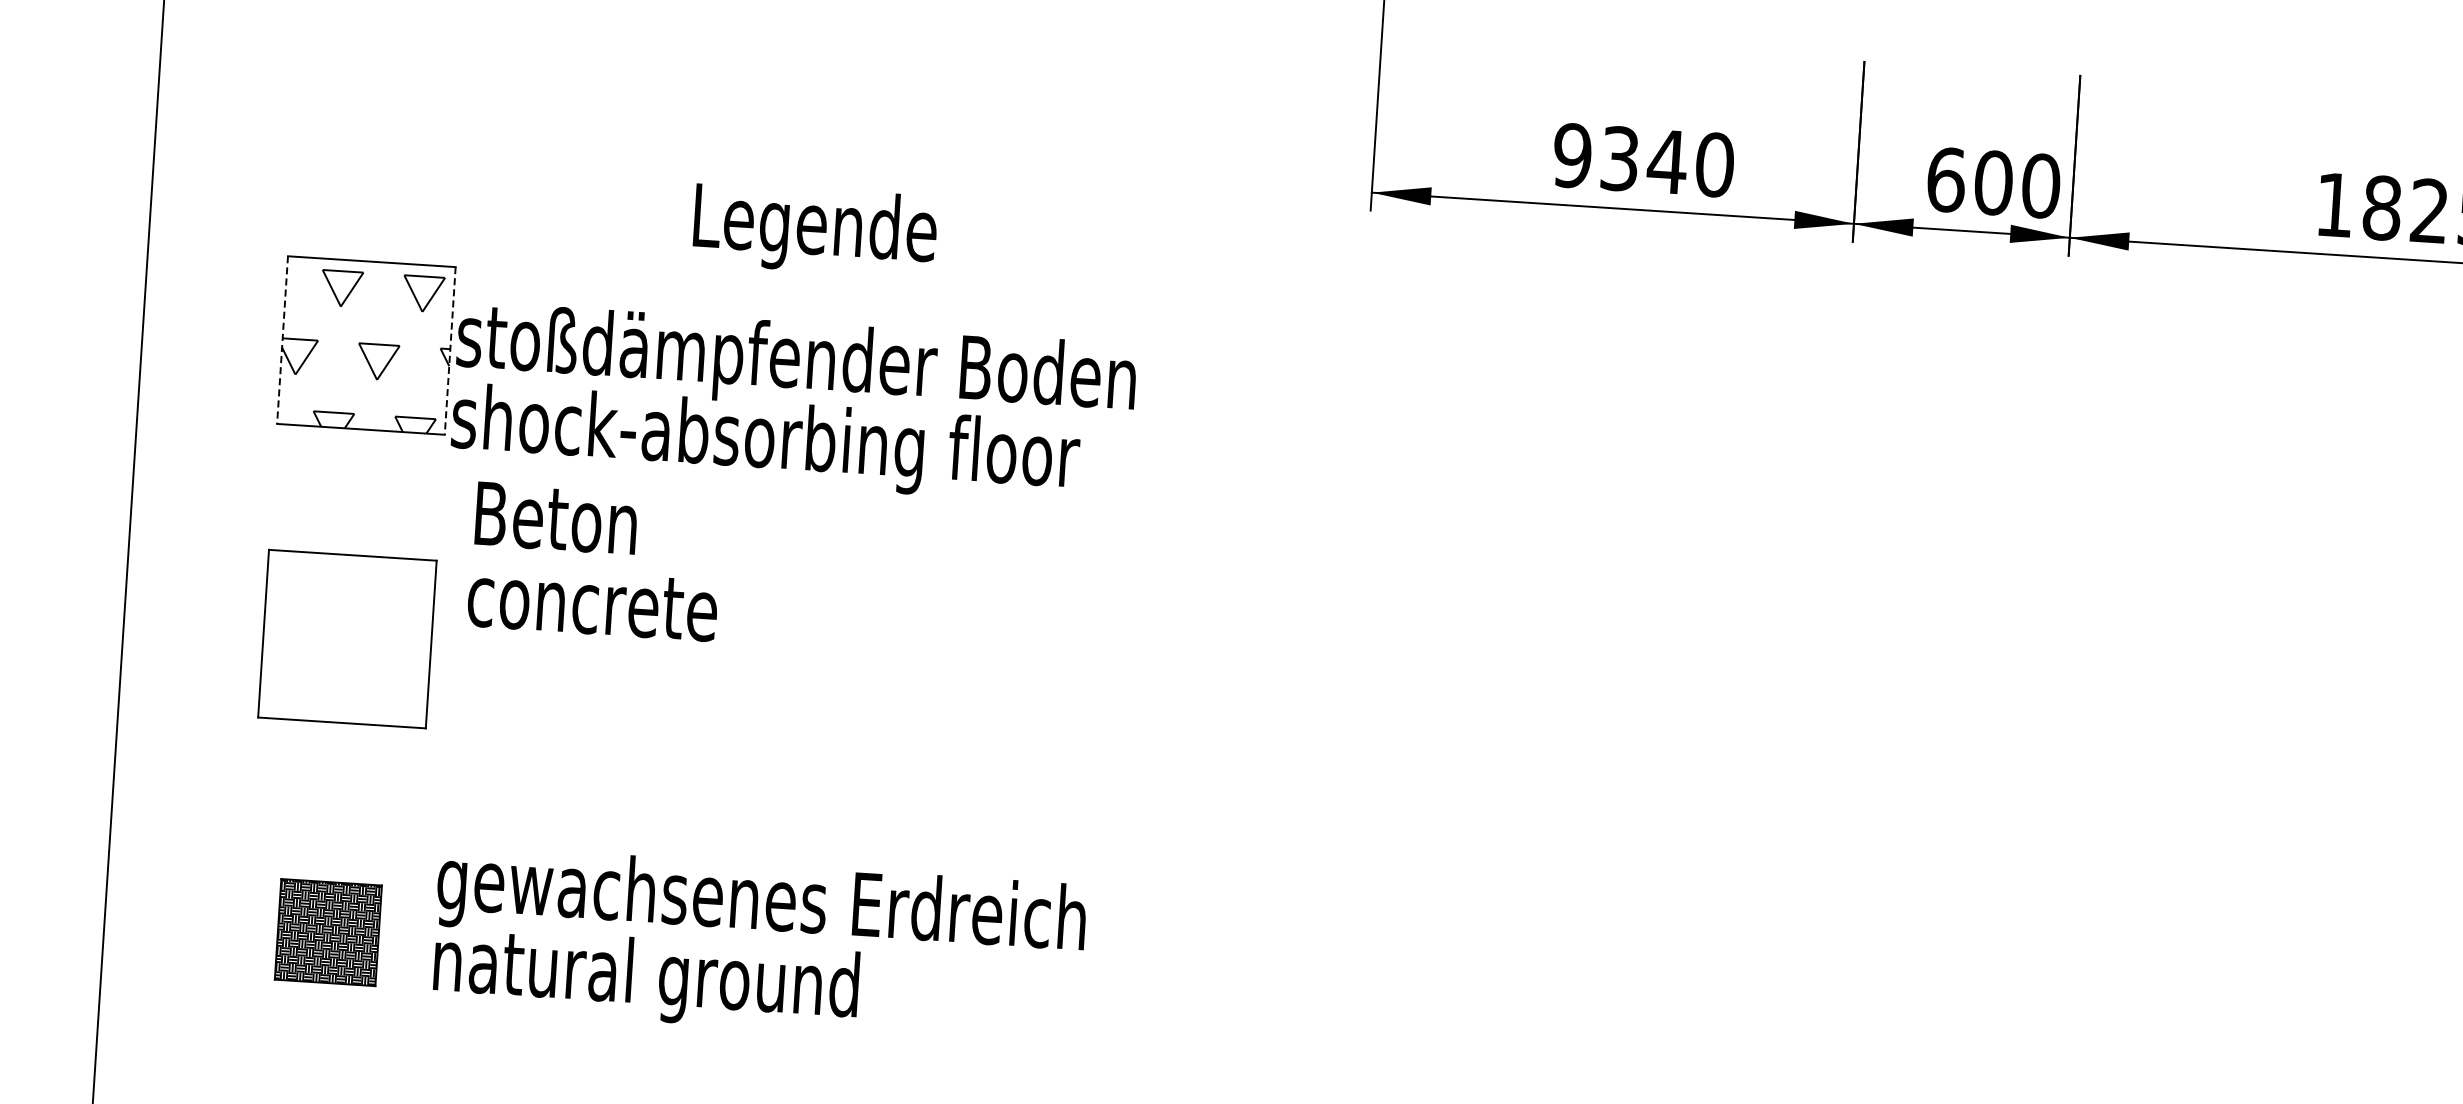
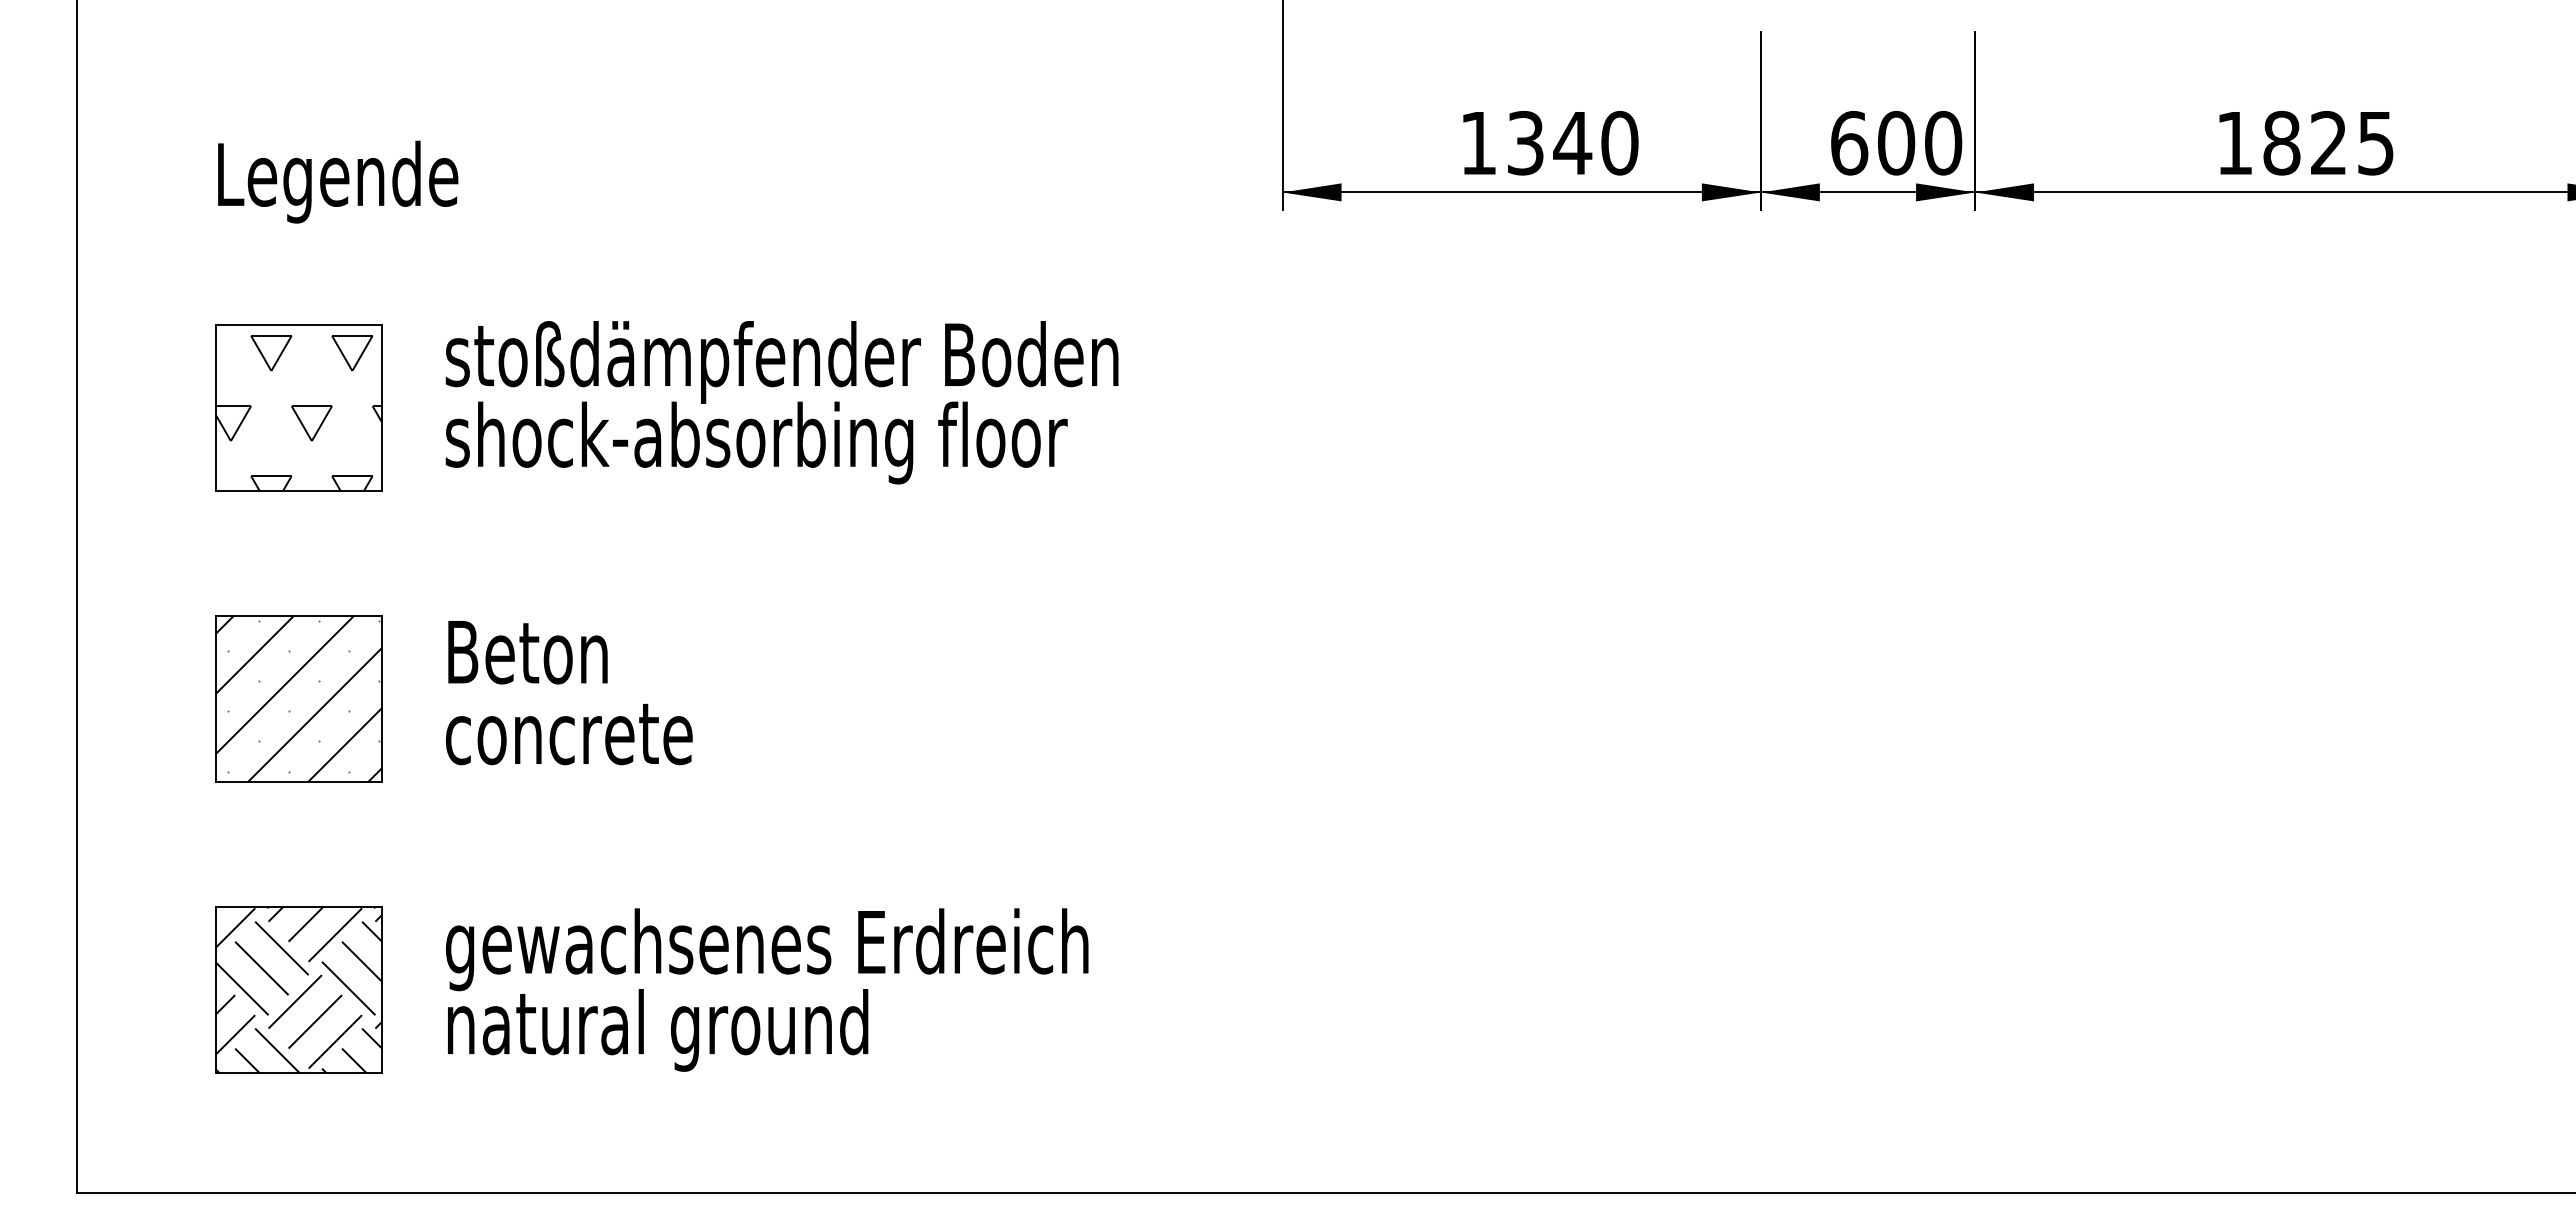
text: (1572, 155) -> (1478, 142), 9340 -> 1340
text: (815, 229) -> (338, 181), moved
line: (282, 340) -> (215, 408), dashed -> solid
line: (450, 351) -> (382, 408), dashed -> solid
text: (793, 404) -> (781, 402), moved
text: (595, 562) -> (569, 693), moved
hatch: (346, 638) -> (298, 698), added
part: (327, 931) -> (298, 989), size x1.67
text: (759, 945) -> (767, 989), moved

